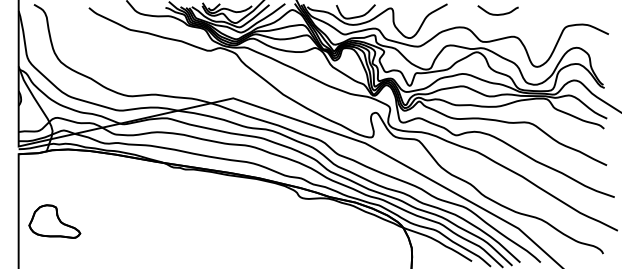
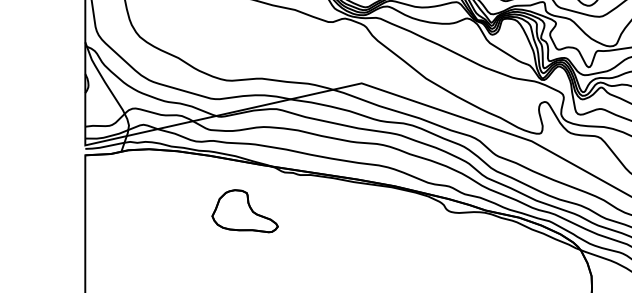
part: (54, 221) -> (244, 211), moved

